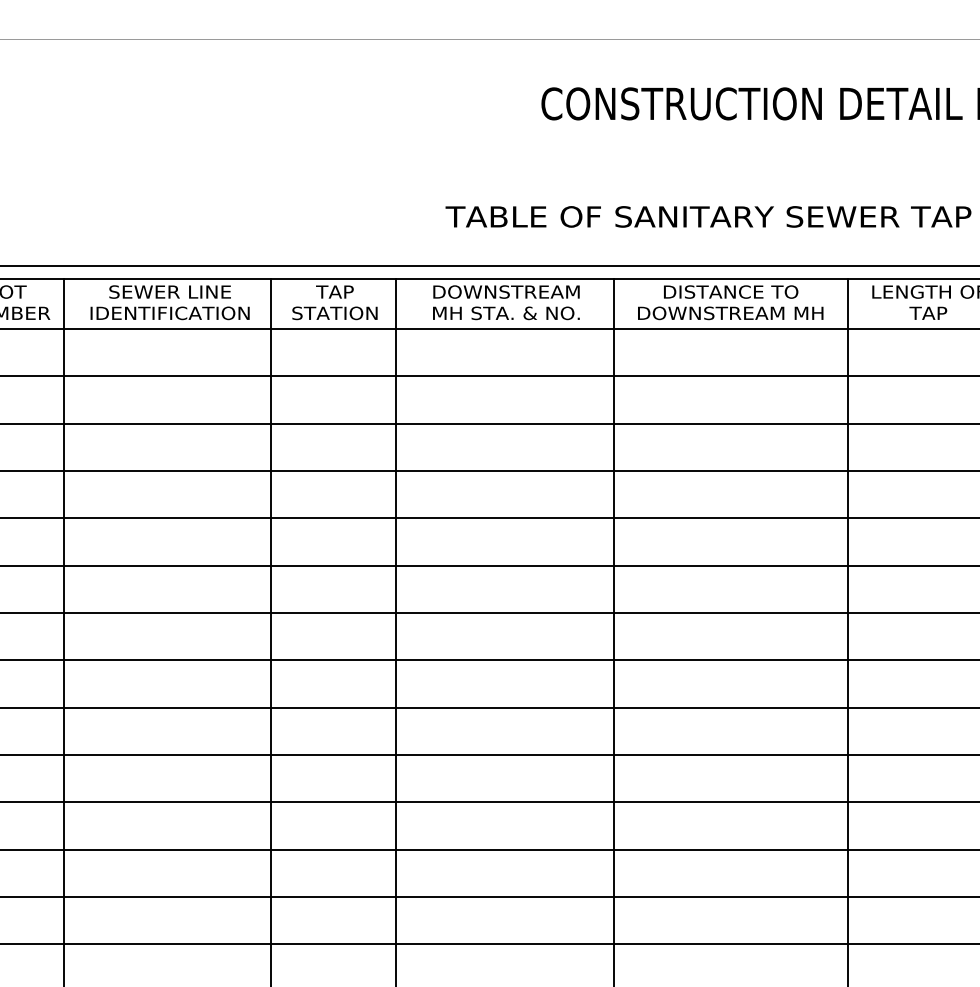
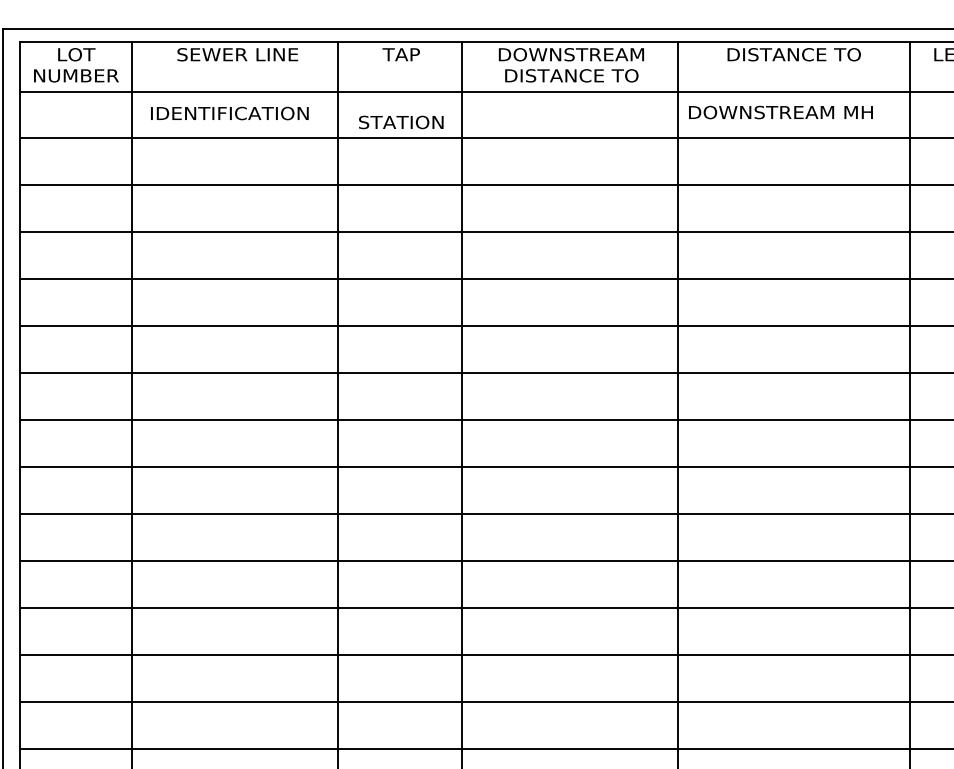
text: (169, 313) -> (229, 113), moved
text: (334, 313) -> (400, 122), moved
text: (506, 313) -> (571, 75), MH STA. & NO. -> DISTANCE TO
text: (730, 313) -> (780, 112), moved

